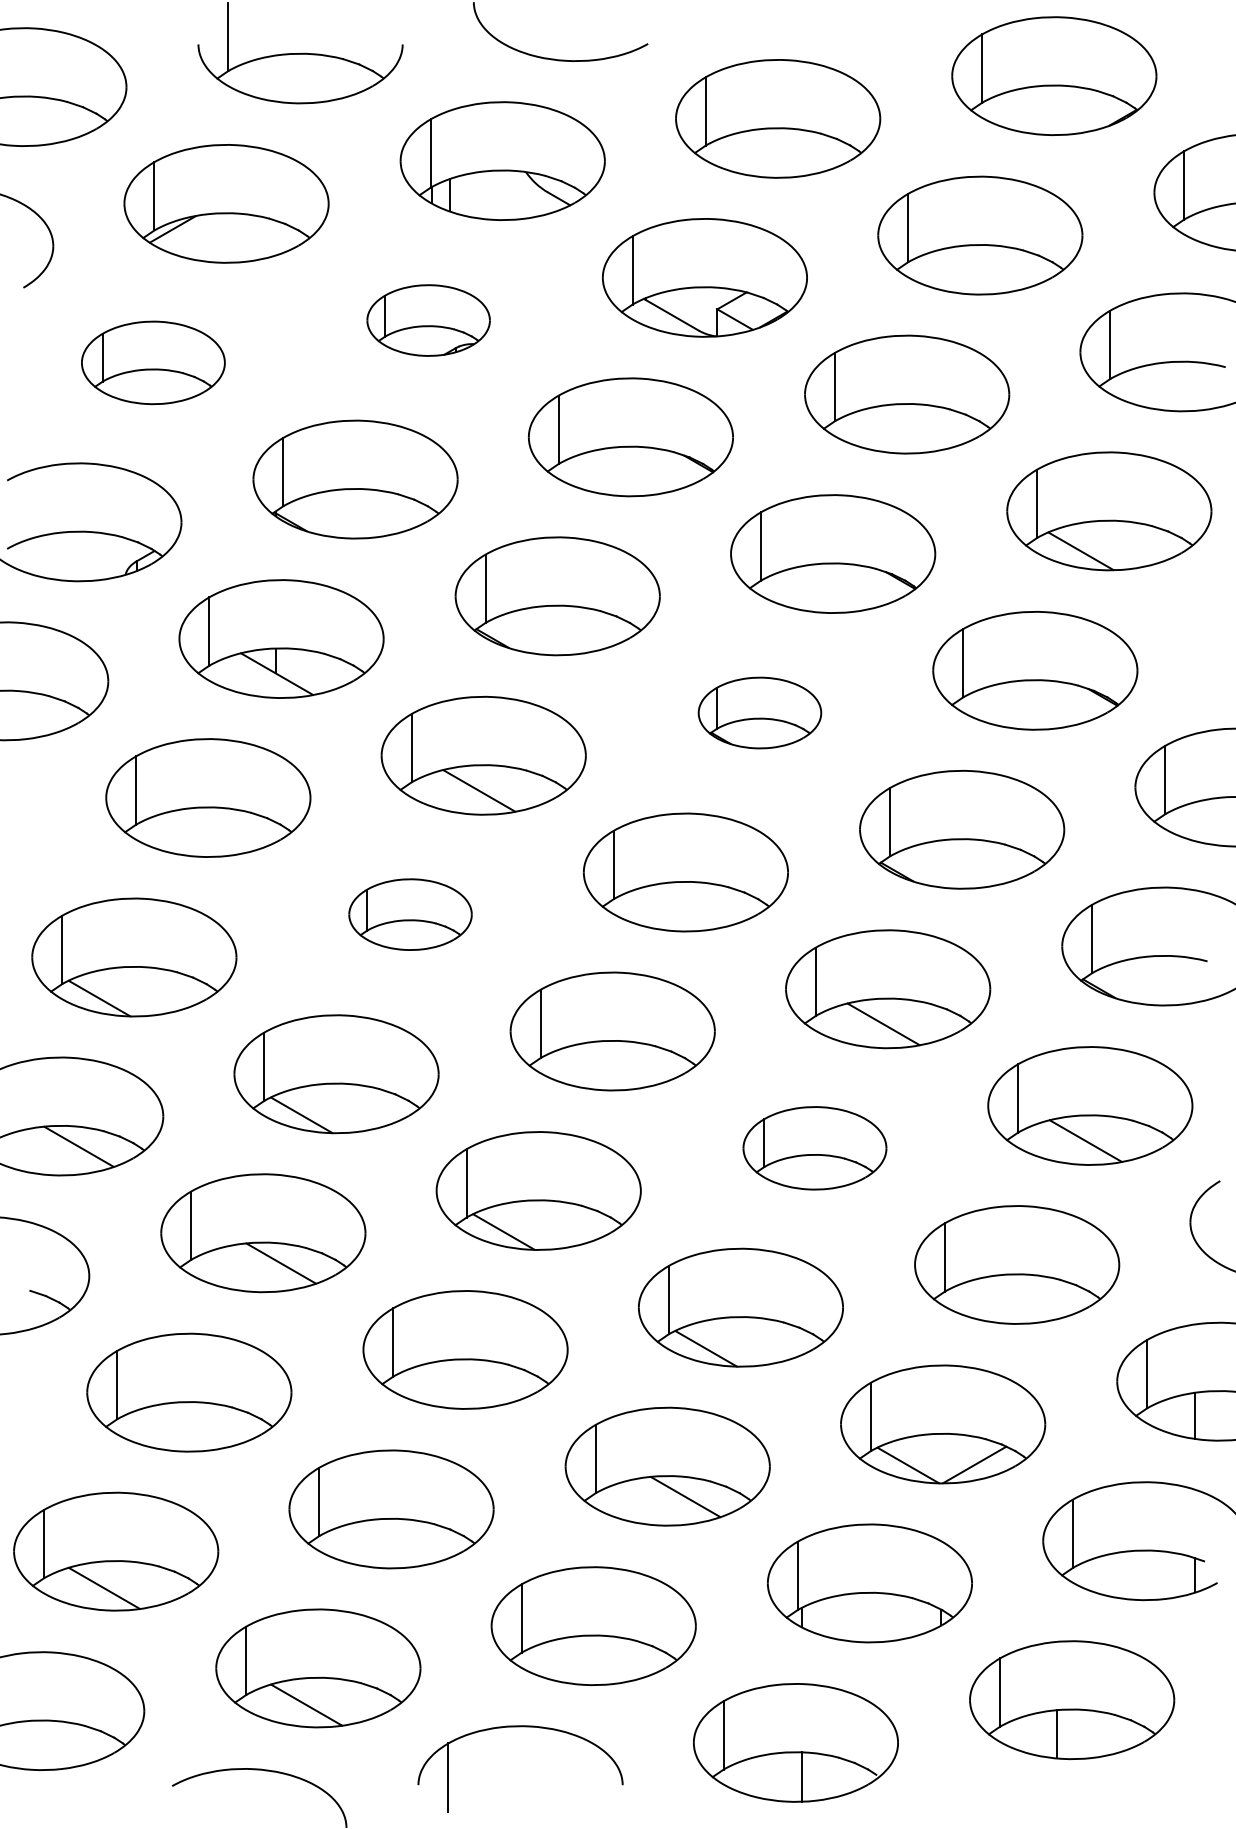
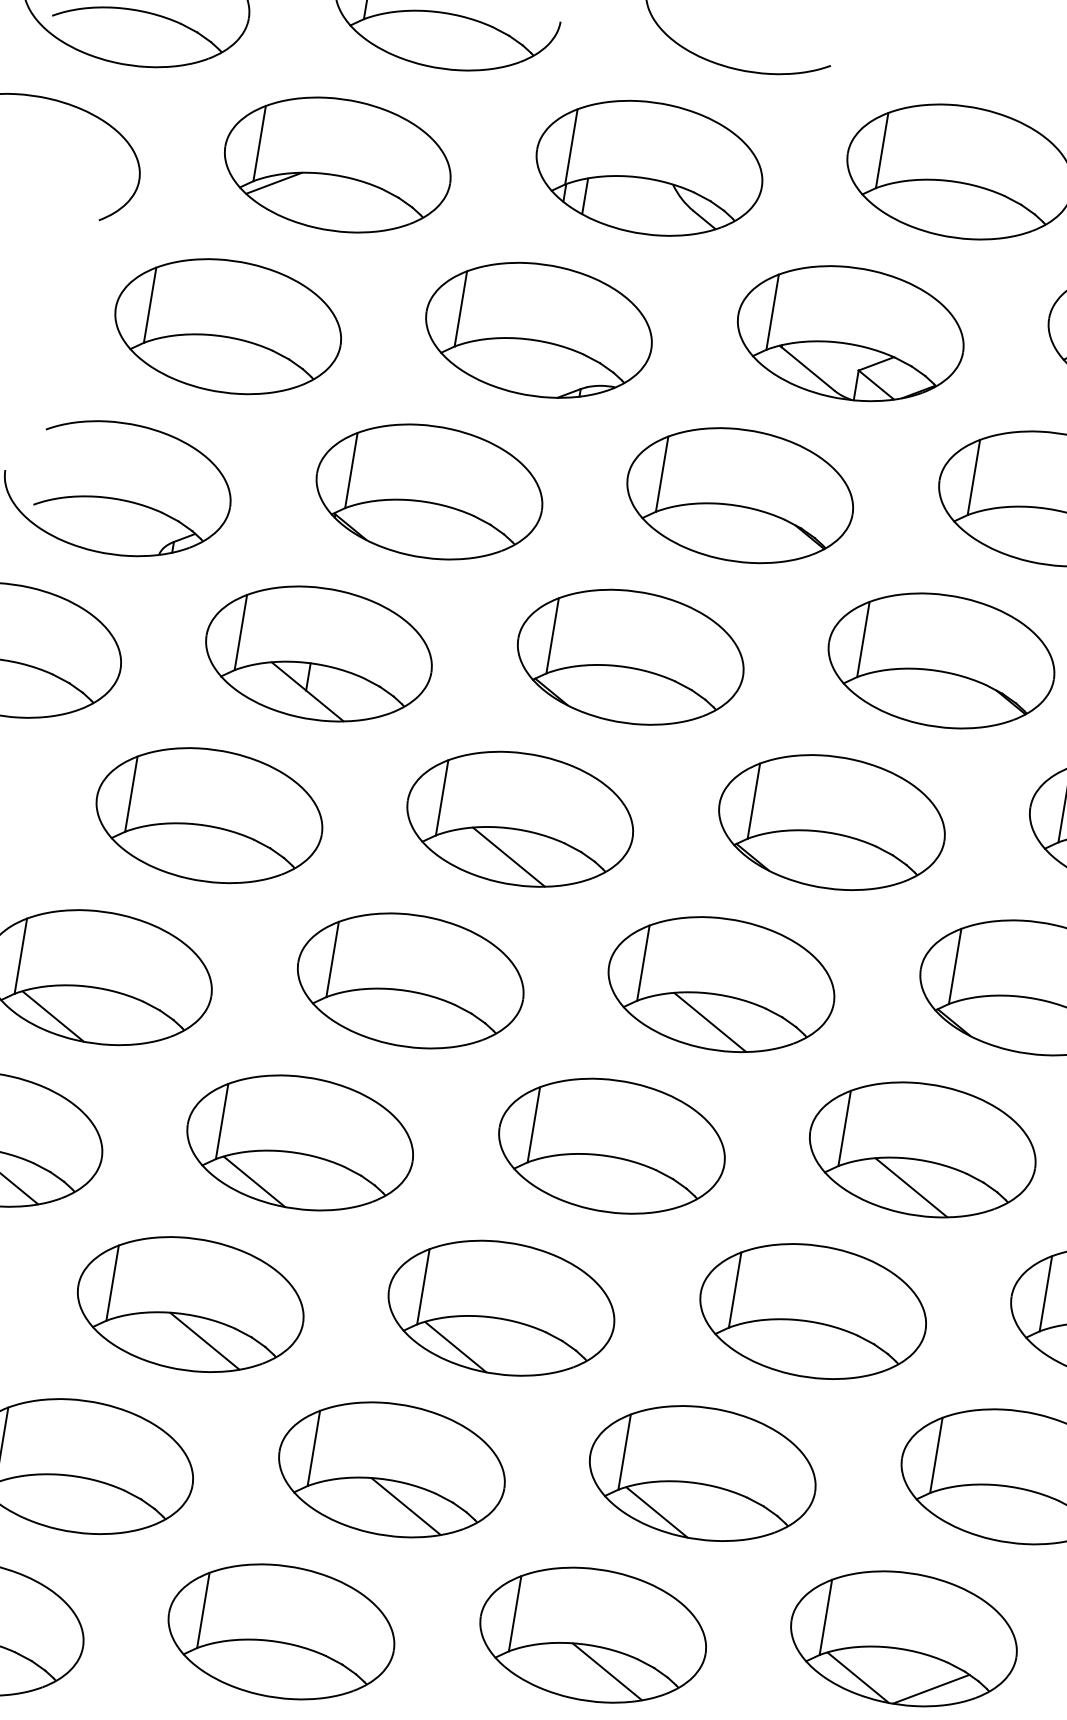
part: (428, 320) -> (538, 330), size x1.67
part: (153, 362) -> (228, 326), size x1.43
part: (759, 712) -> (831, 821), size x1.67
line: (681, 907) -> (710, 1022), added
part: (410, 914) -> (410, 980), size x1.67
part: (814, 1148) -> (812, 1311), size x1.43
line: (483, 1380) -> (406, 1506), added

